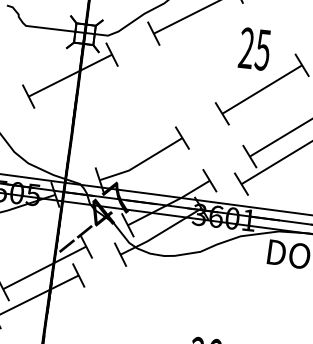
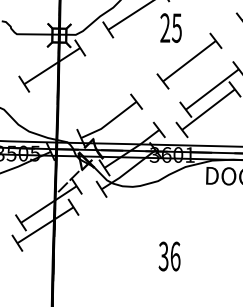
text: (254, 48) -> (170, 27), moved

